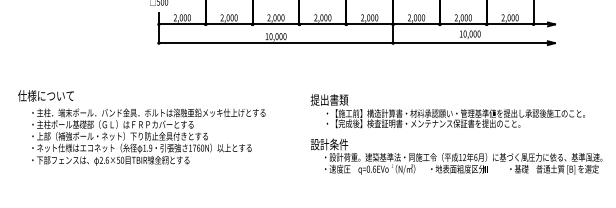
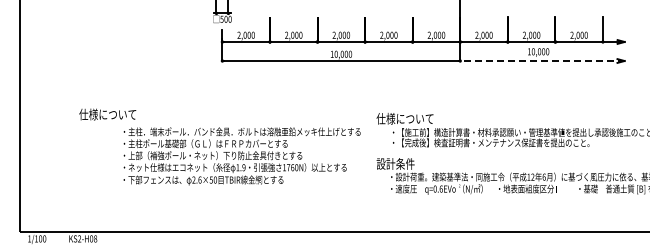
line: (473, 43) -> (541, 61), solid -> dashed
text: (338, 99) -> (404, 118), 提出書類 -> 仕様について
text: (148, 137) -> (241, 156), moved

